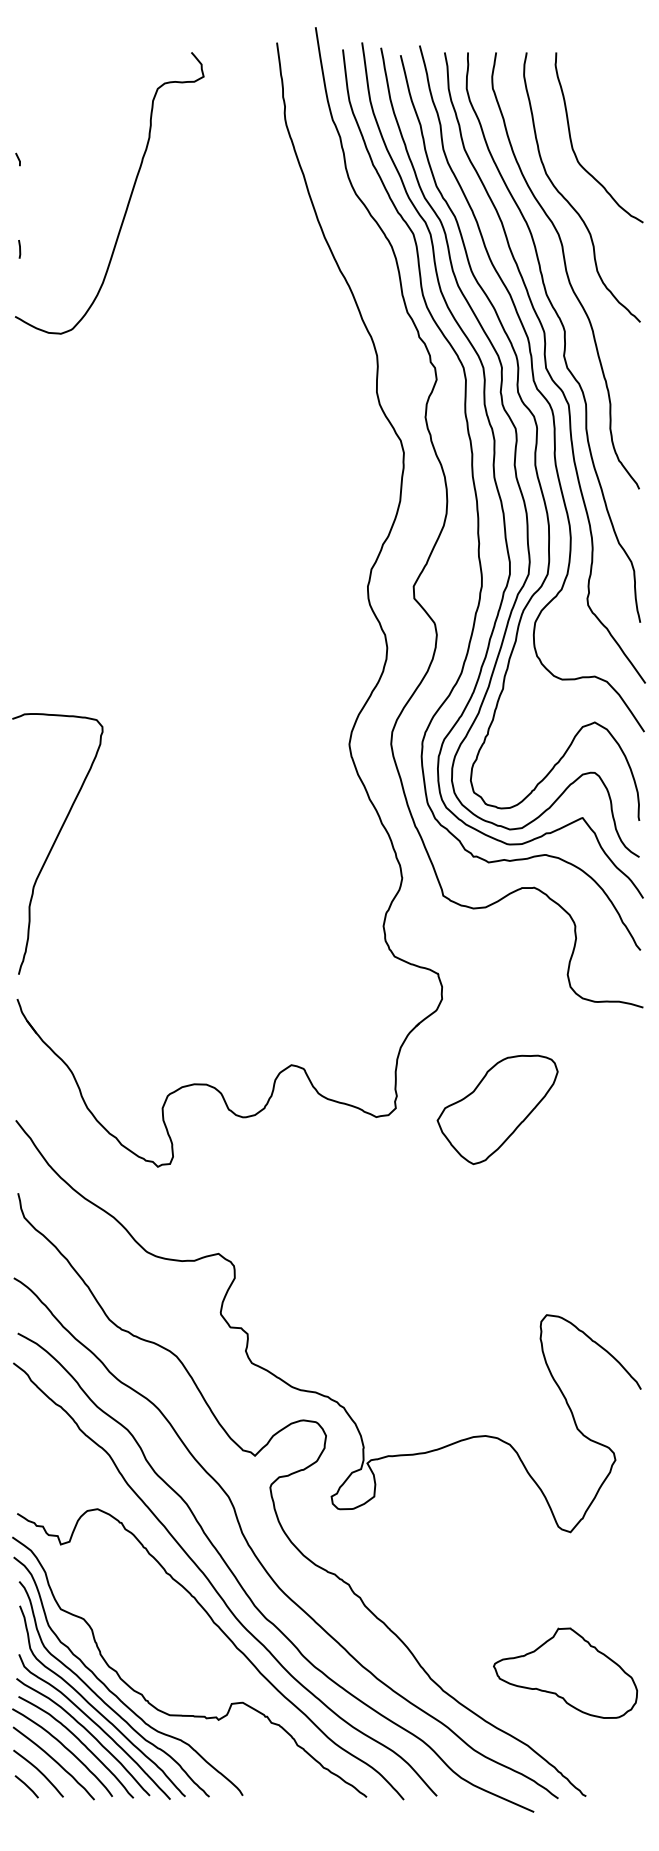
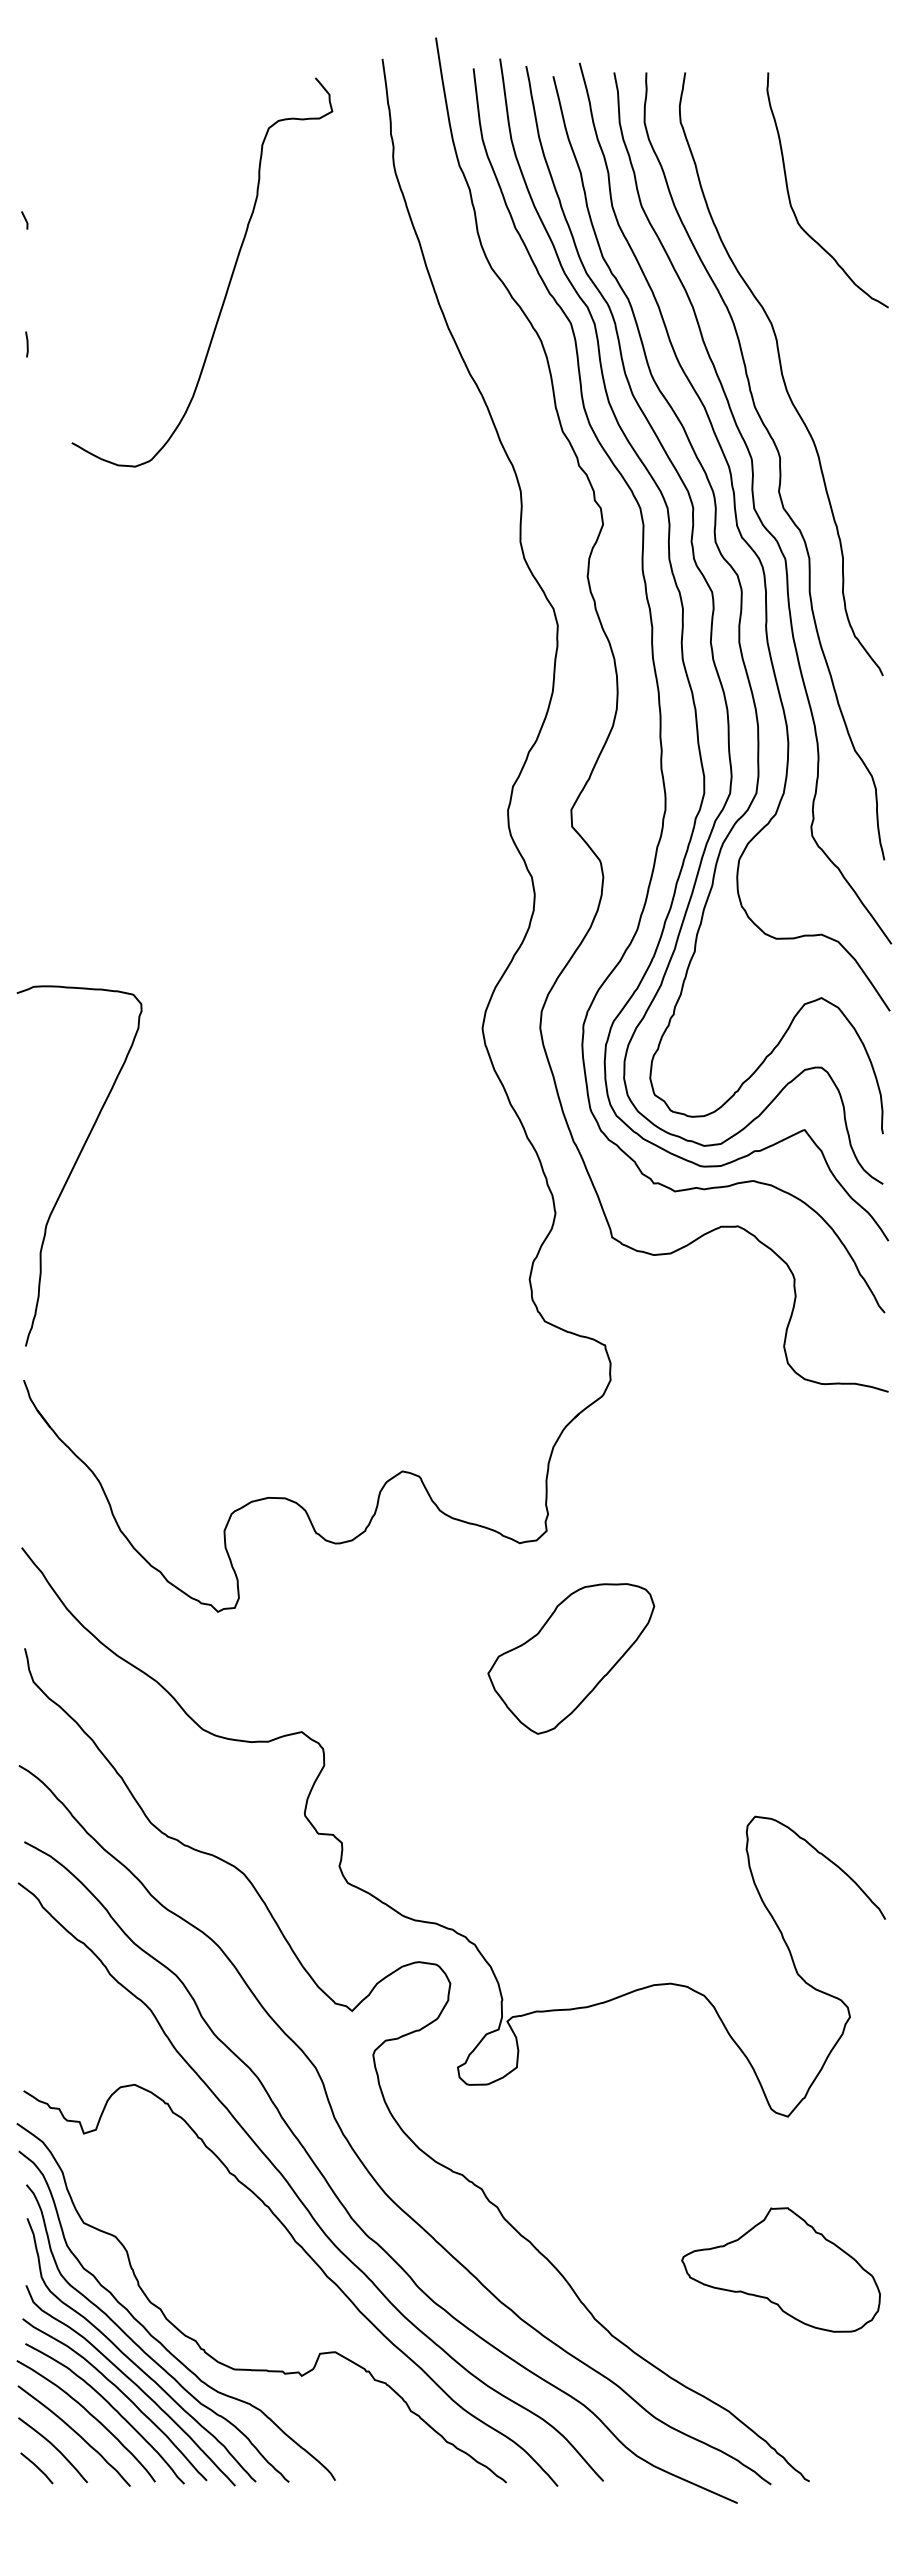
curve: (128, 199) -> (228, 281), moved
curve: (568, 200) -> (785, 276), removed
part: (497, 1109) -> (571, 1658), moved
part: (565, 1672) -> (781, 2268), moved

